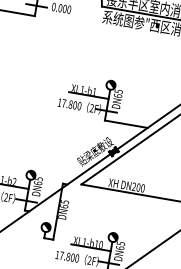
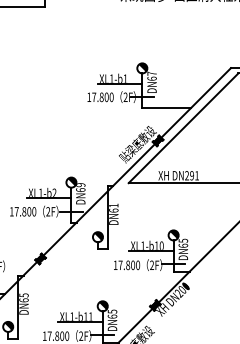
text: (118, 91) -> (151, 73), DN65 -> DN67
text: (38, 179) -> (80, 185), DN65 -> DN69
text: (140, 187) -> (194, 175), DN200 -> DN291
text: (64, 201) -> (113, 205), DN65 -> DN61

